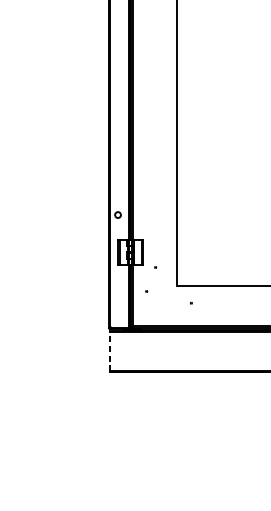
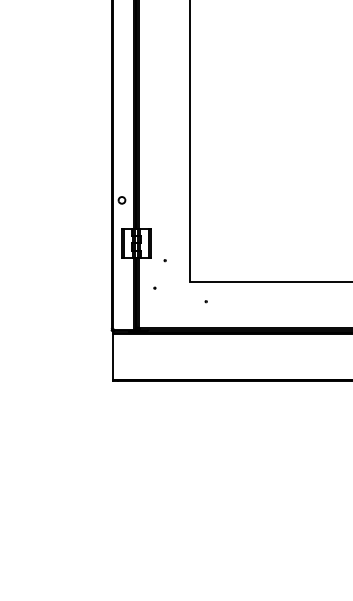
line: (109, 350) -> (112, 355), dashed -> solid

